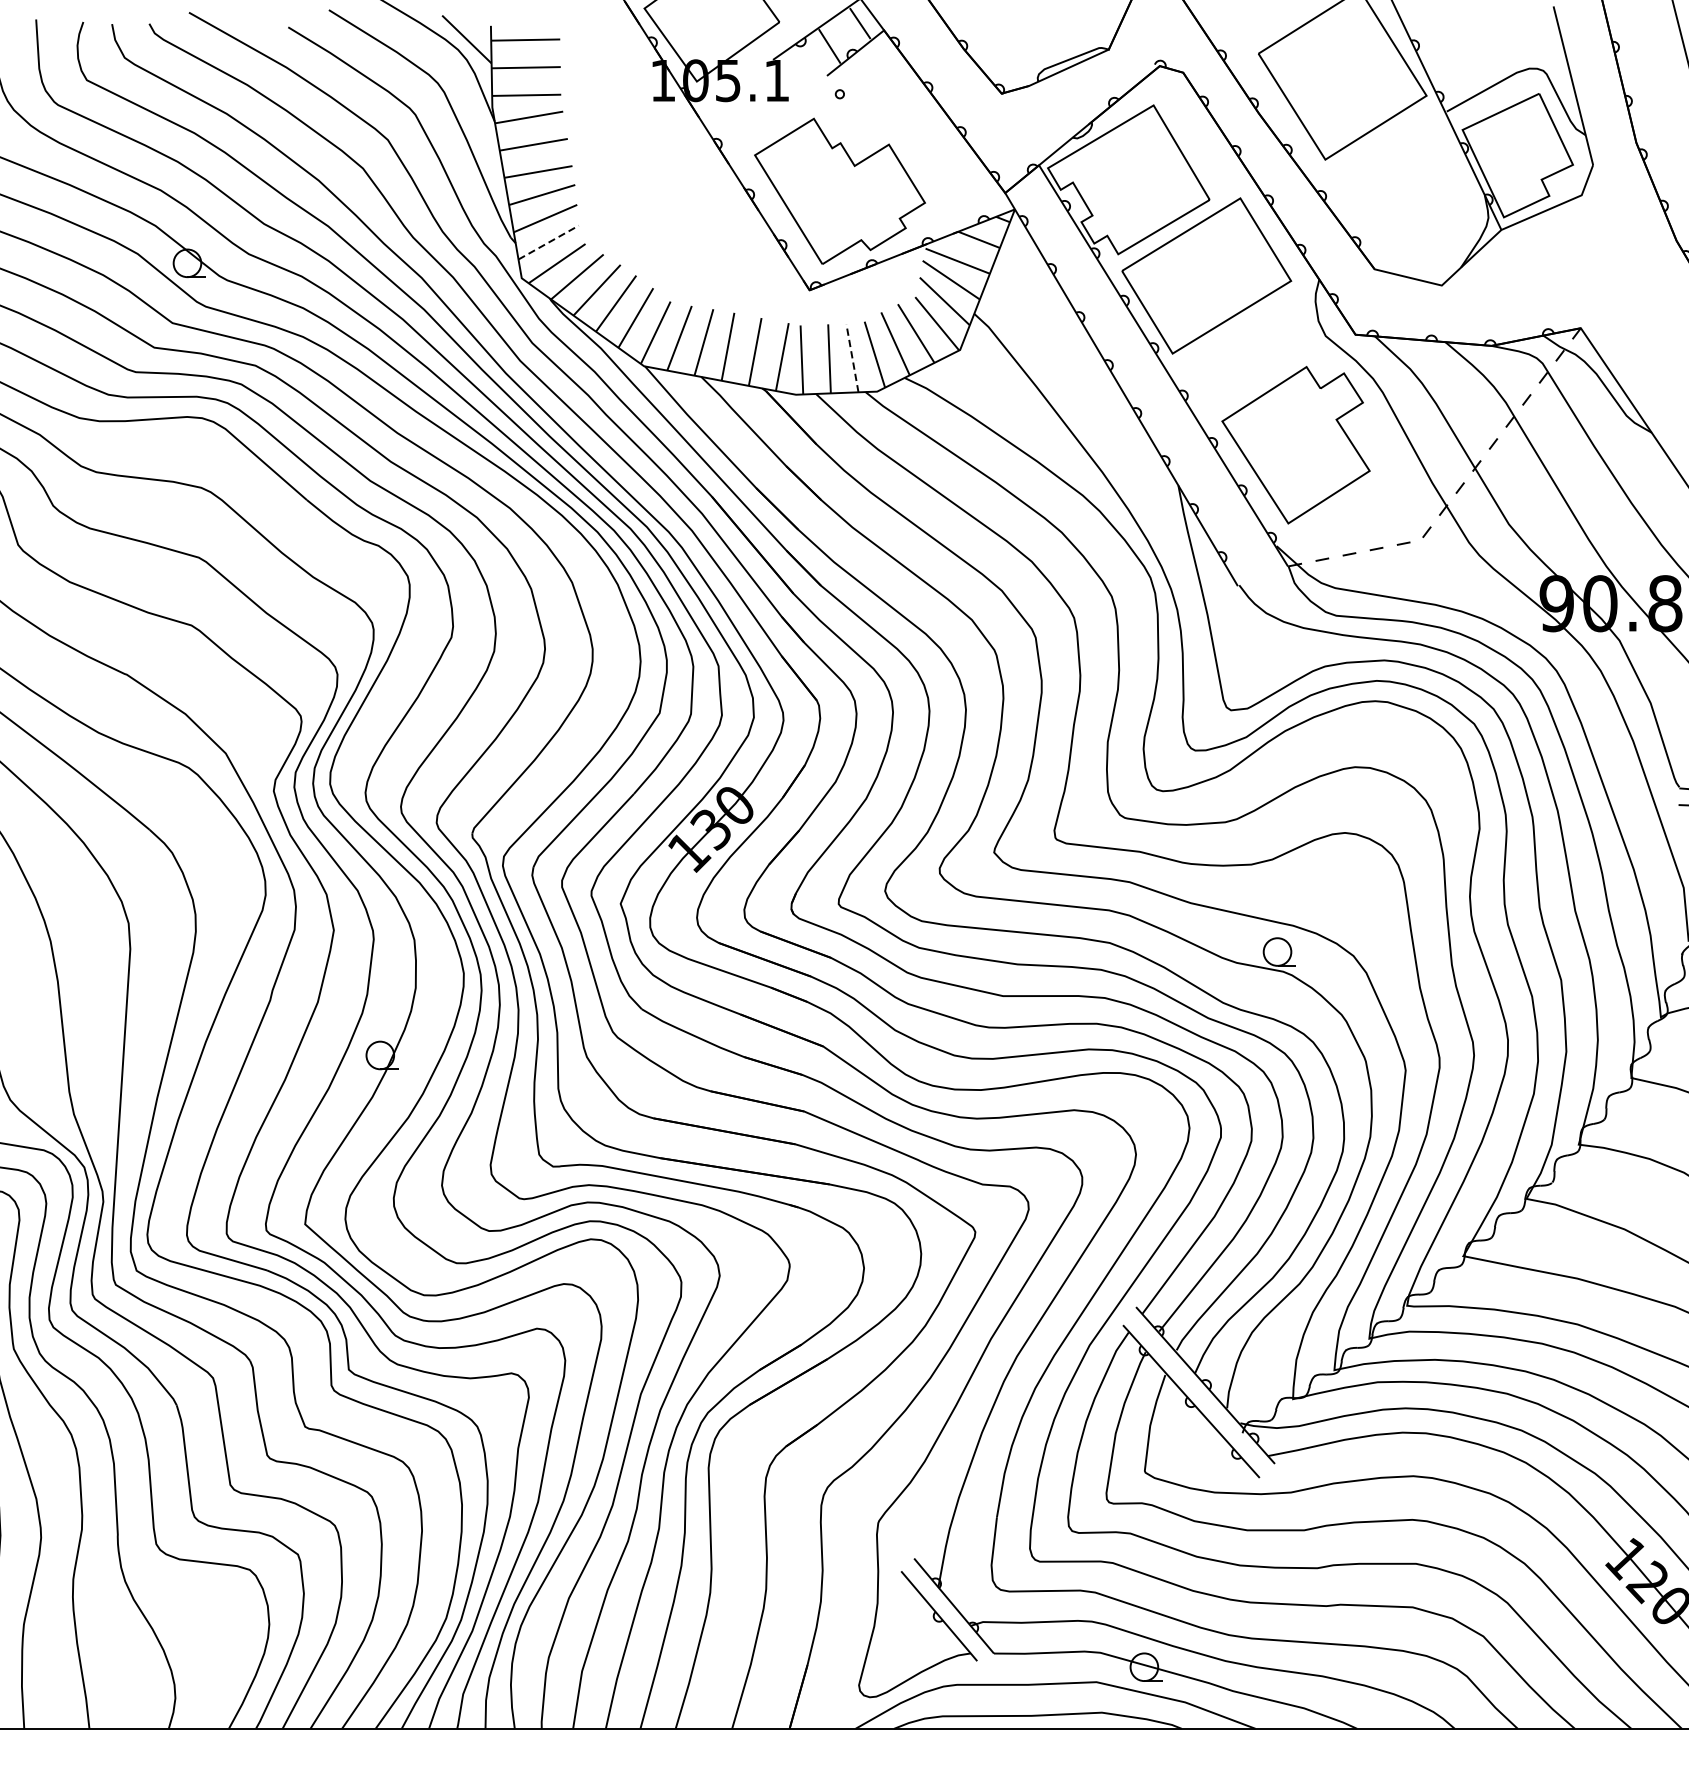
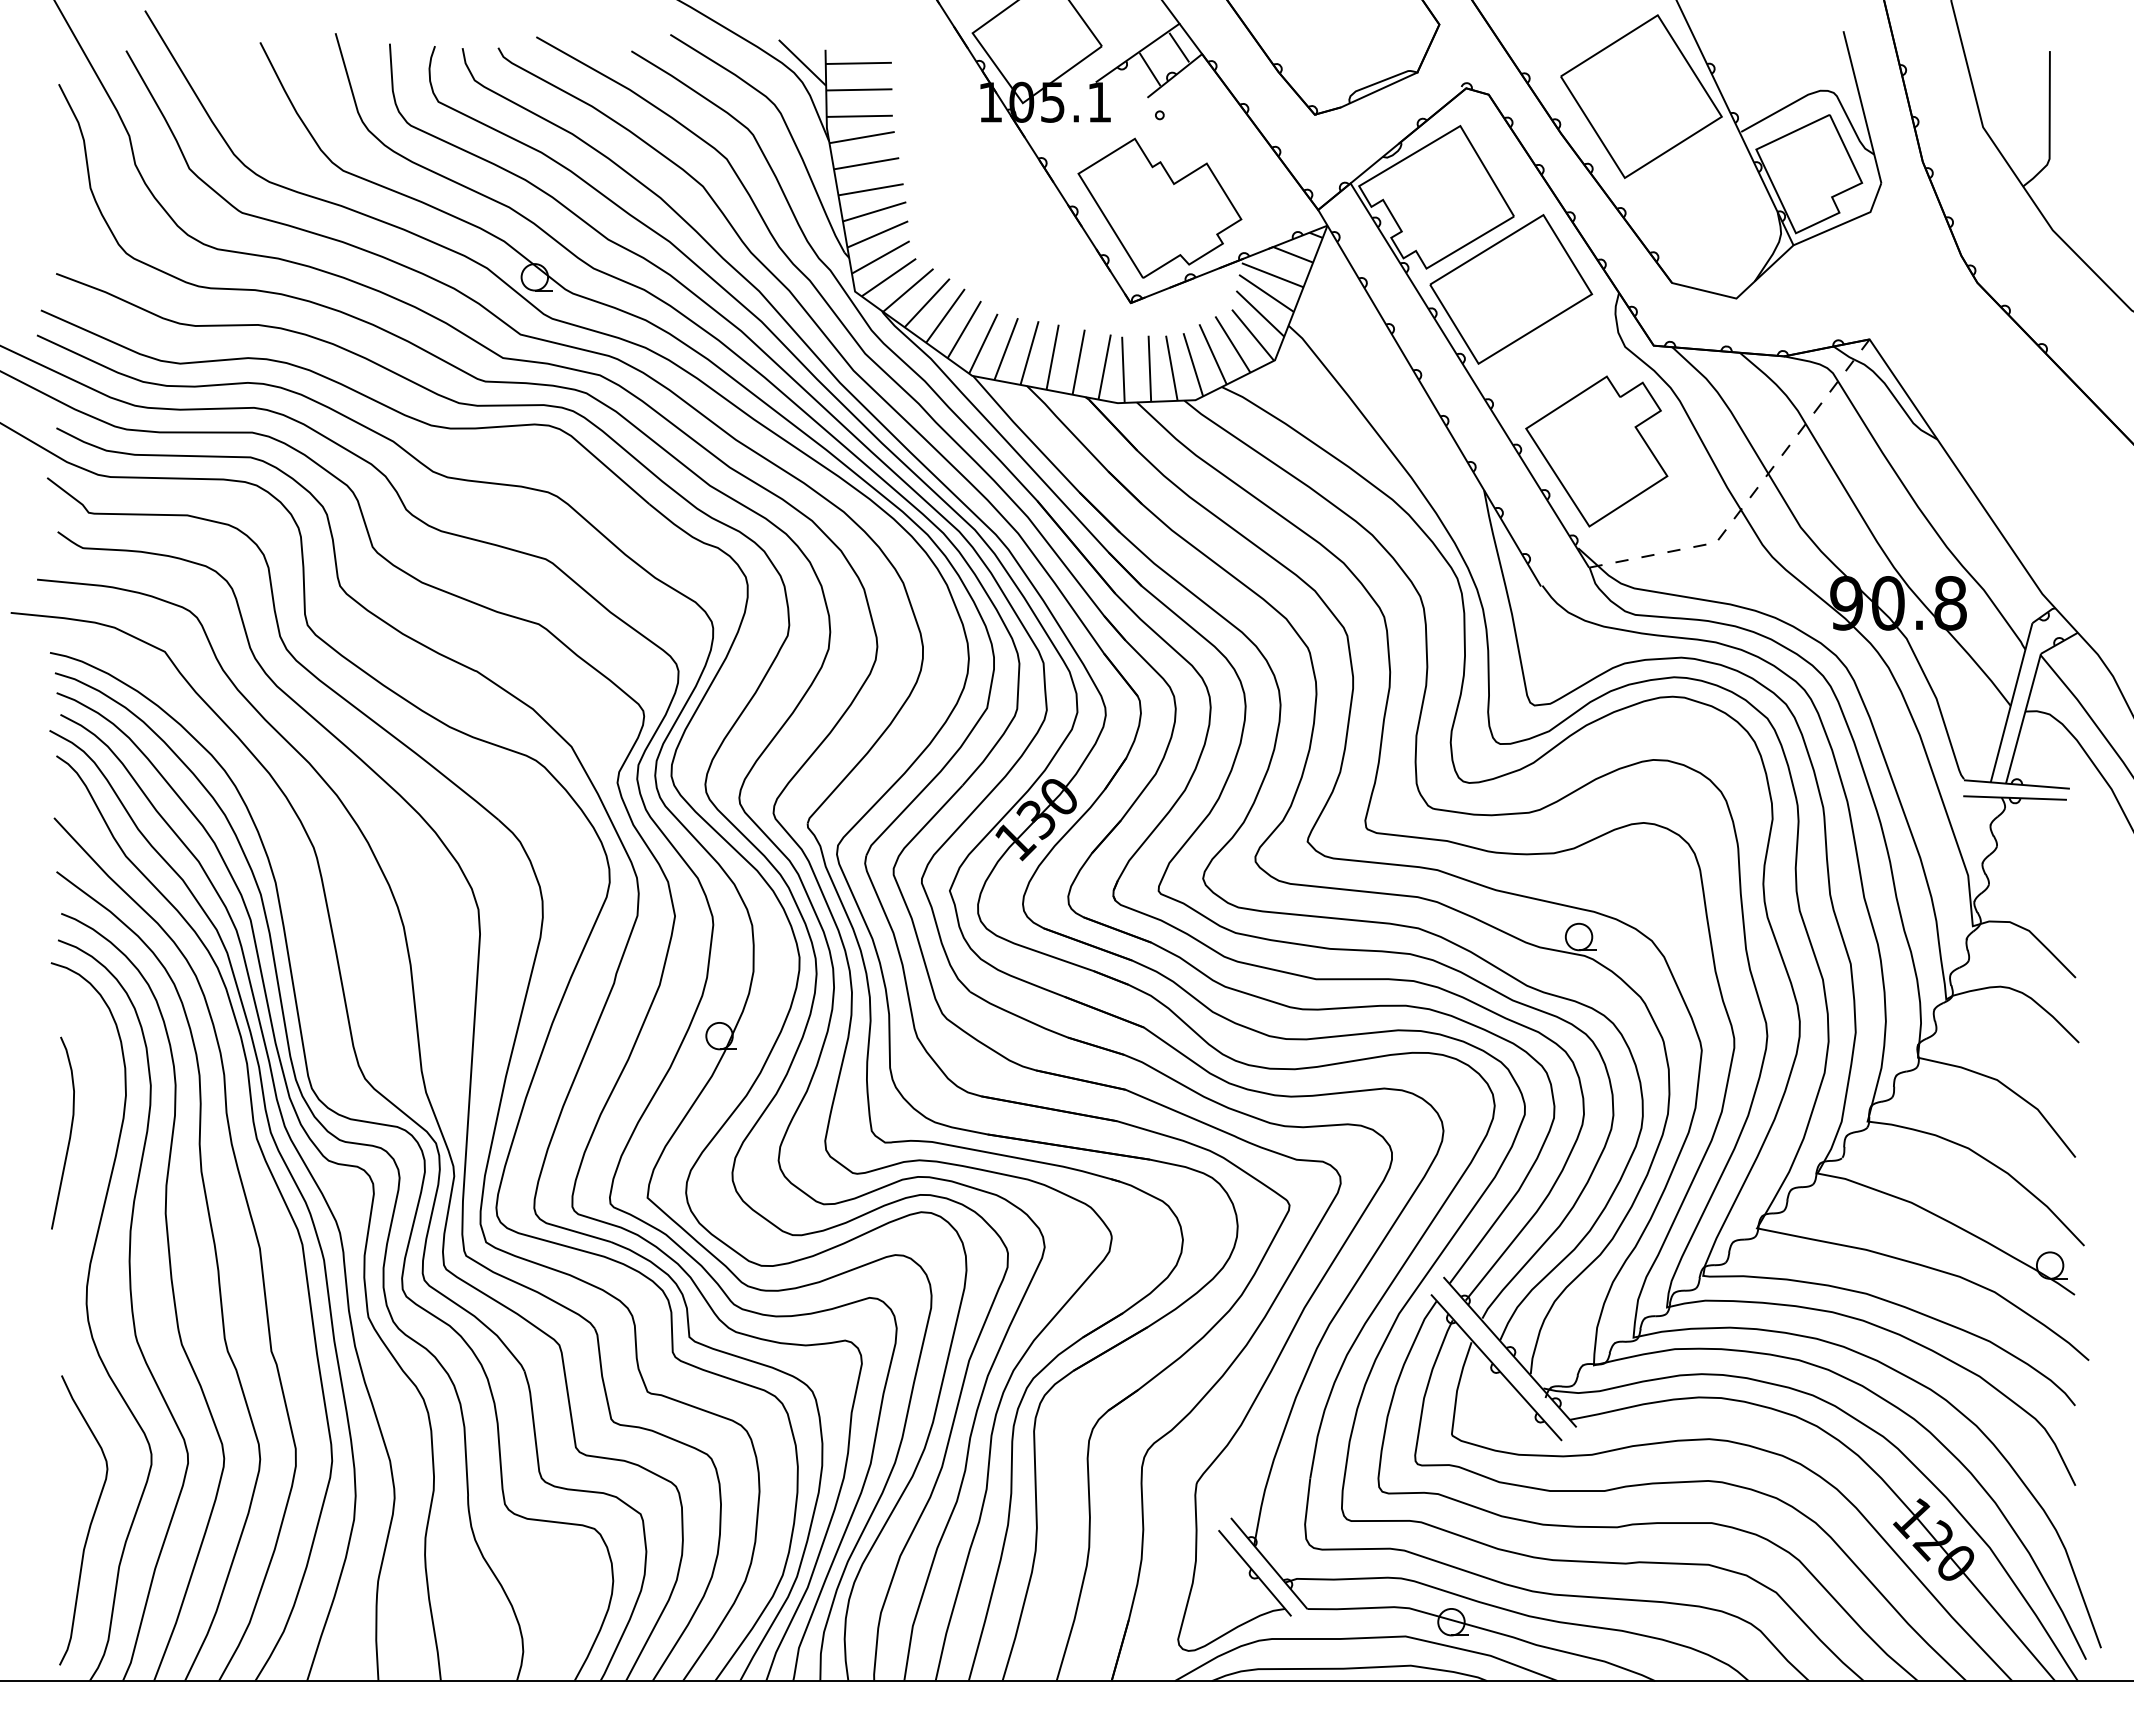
line: (549, 242) -> (881, 257), dashed -> solid
line: (852, 357) -> (1171, 367), dashed -> solid

